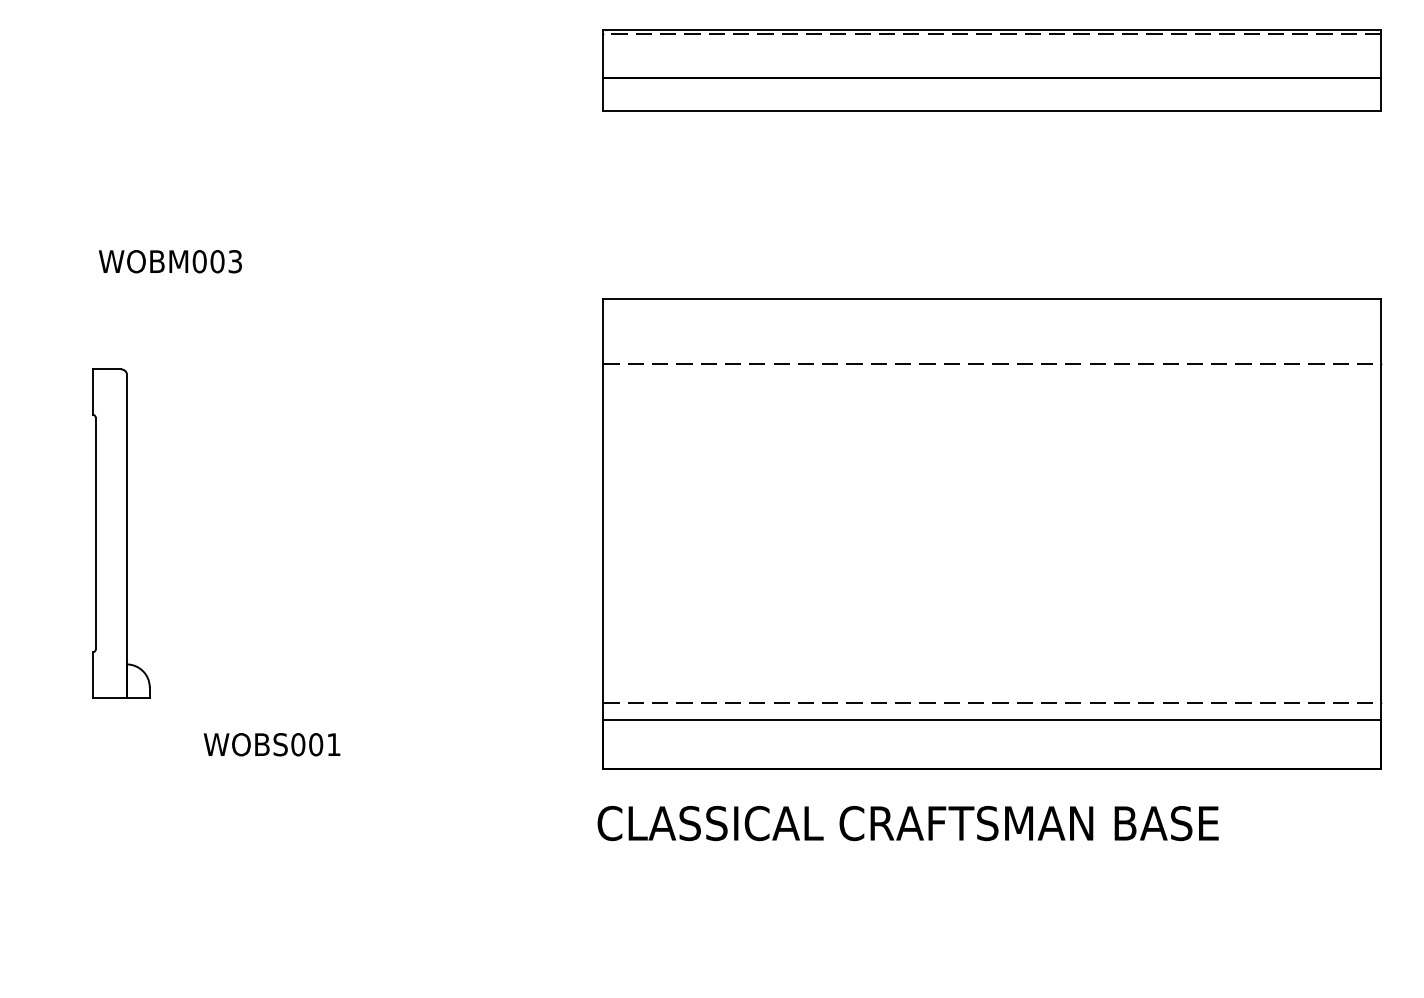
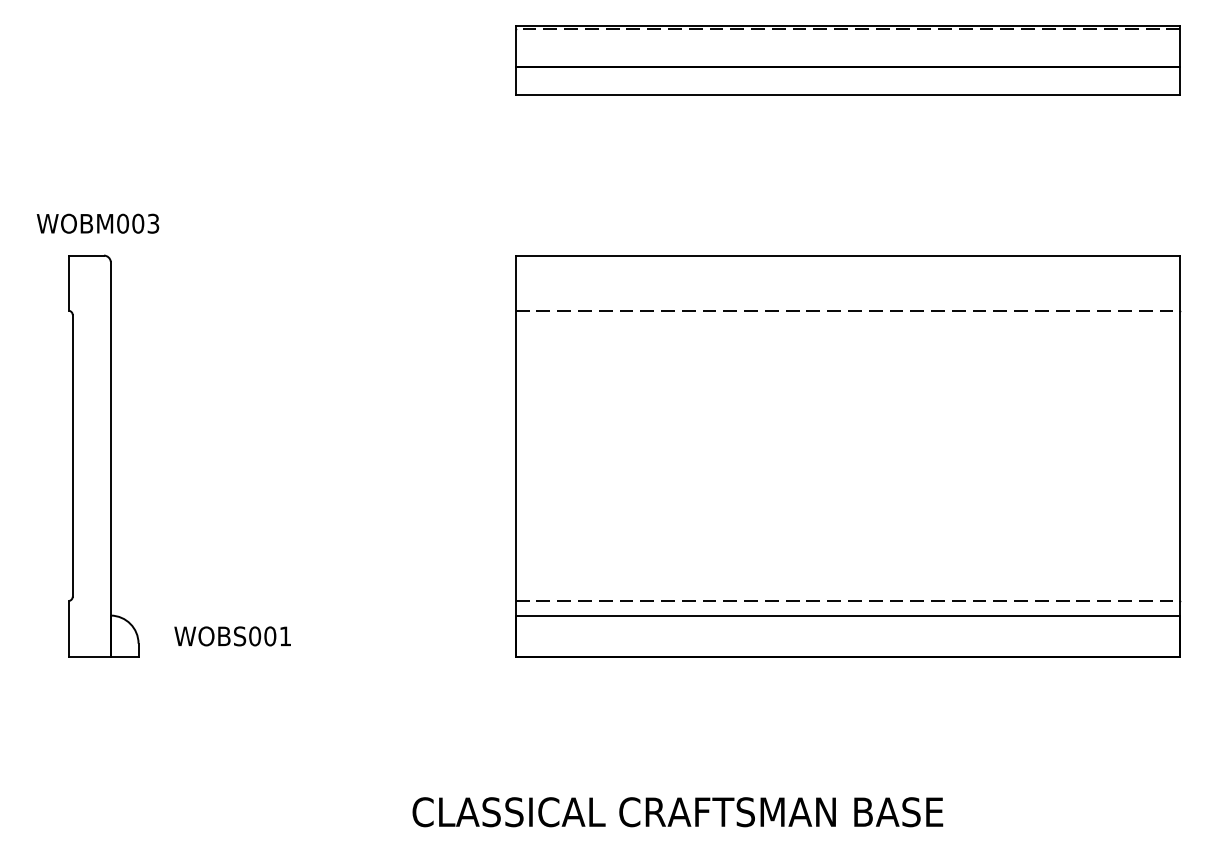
text: (169, 261) -> (97, 223), moved
part: (121, 533) -> (104, 455), size x1.43
text: (907, 823) -> (677, 812), moved

